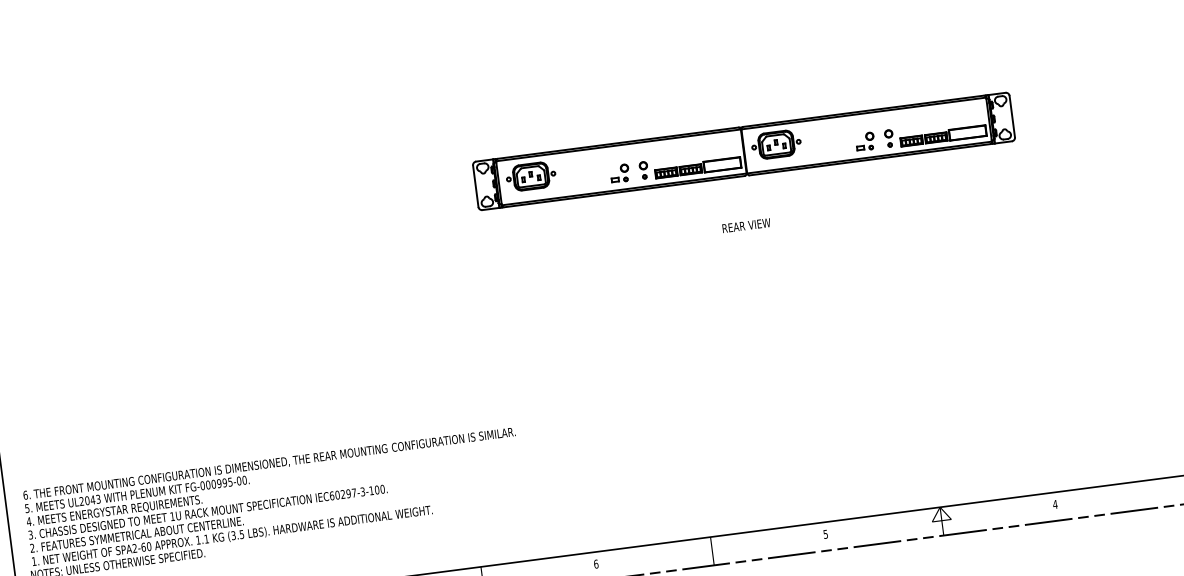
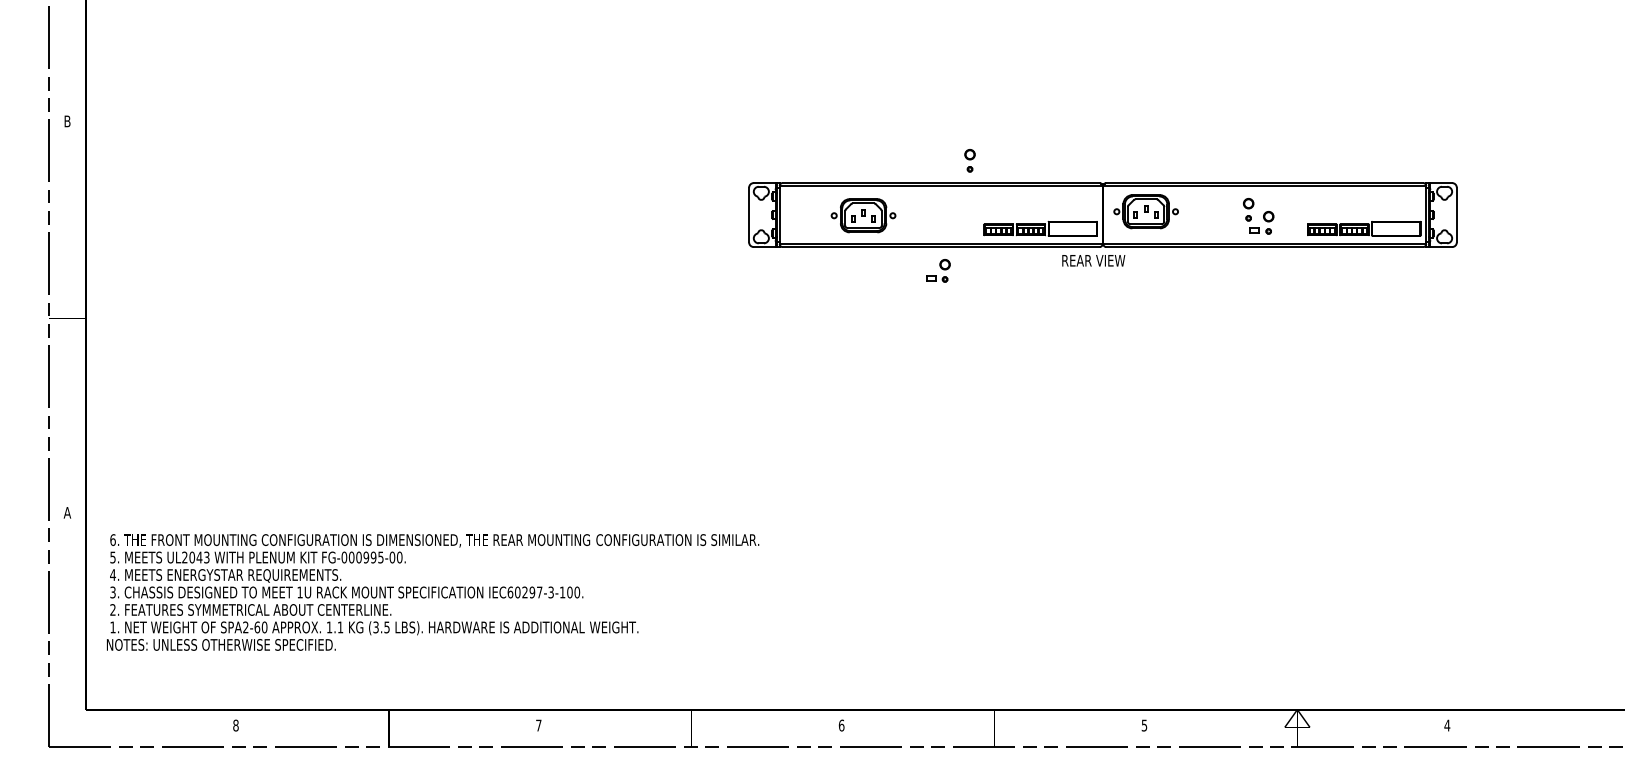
part: (889, 138) -> (1248, 209), moved
part: (643, 170) -> (969, 160), moved
part: (620, 173) -> (938, 270), moved
part: (531, 176) -> (863, 215), moved
text: (746, 225) -> (1093, 260), moved

